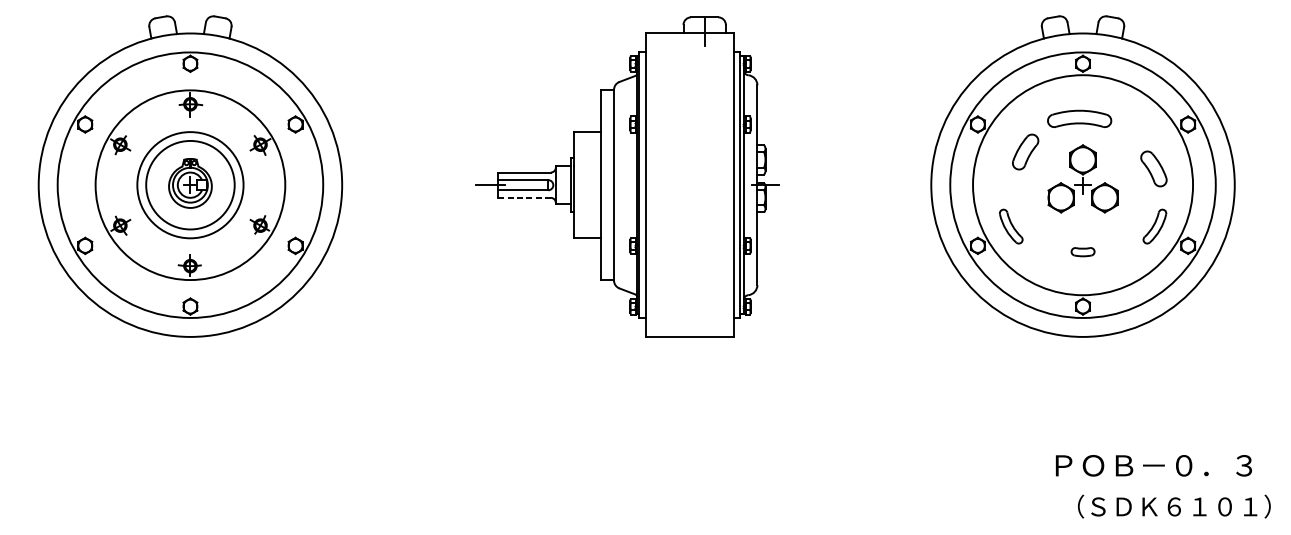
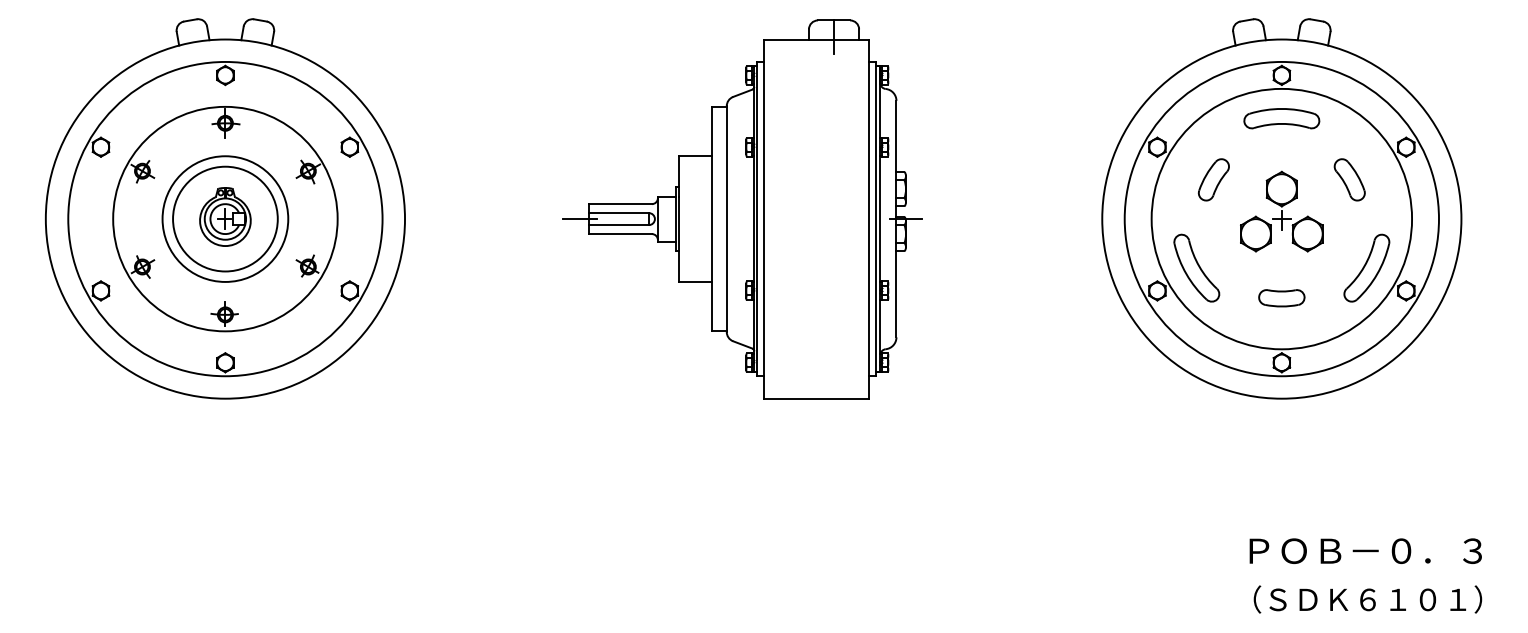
part: (1079, 118) -> (1281, 118), moved
part: (1153, 168) -> (1349, 179), moved
line: (524, 198) -> (620, 234), dashed -> solid
part: (1010, 226) -> (1196, 267), size x1.67
part: (1154, 226) -> (1366, 267), size x1.67
part: (1082, 252) -> (1281, 298), size x1.67
text: (1173, 506) -> (1367, 599), moved

